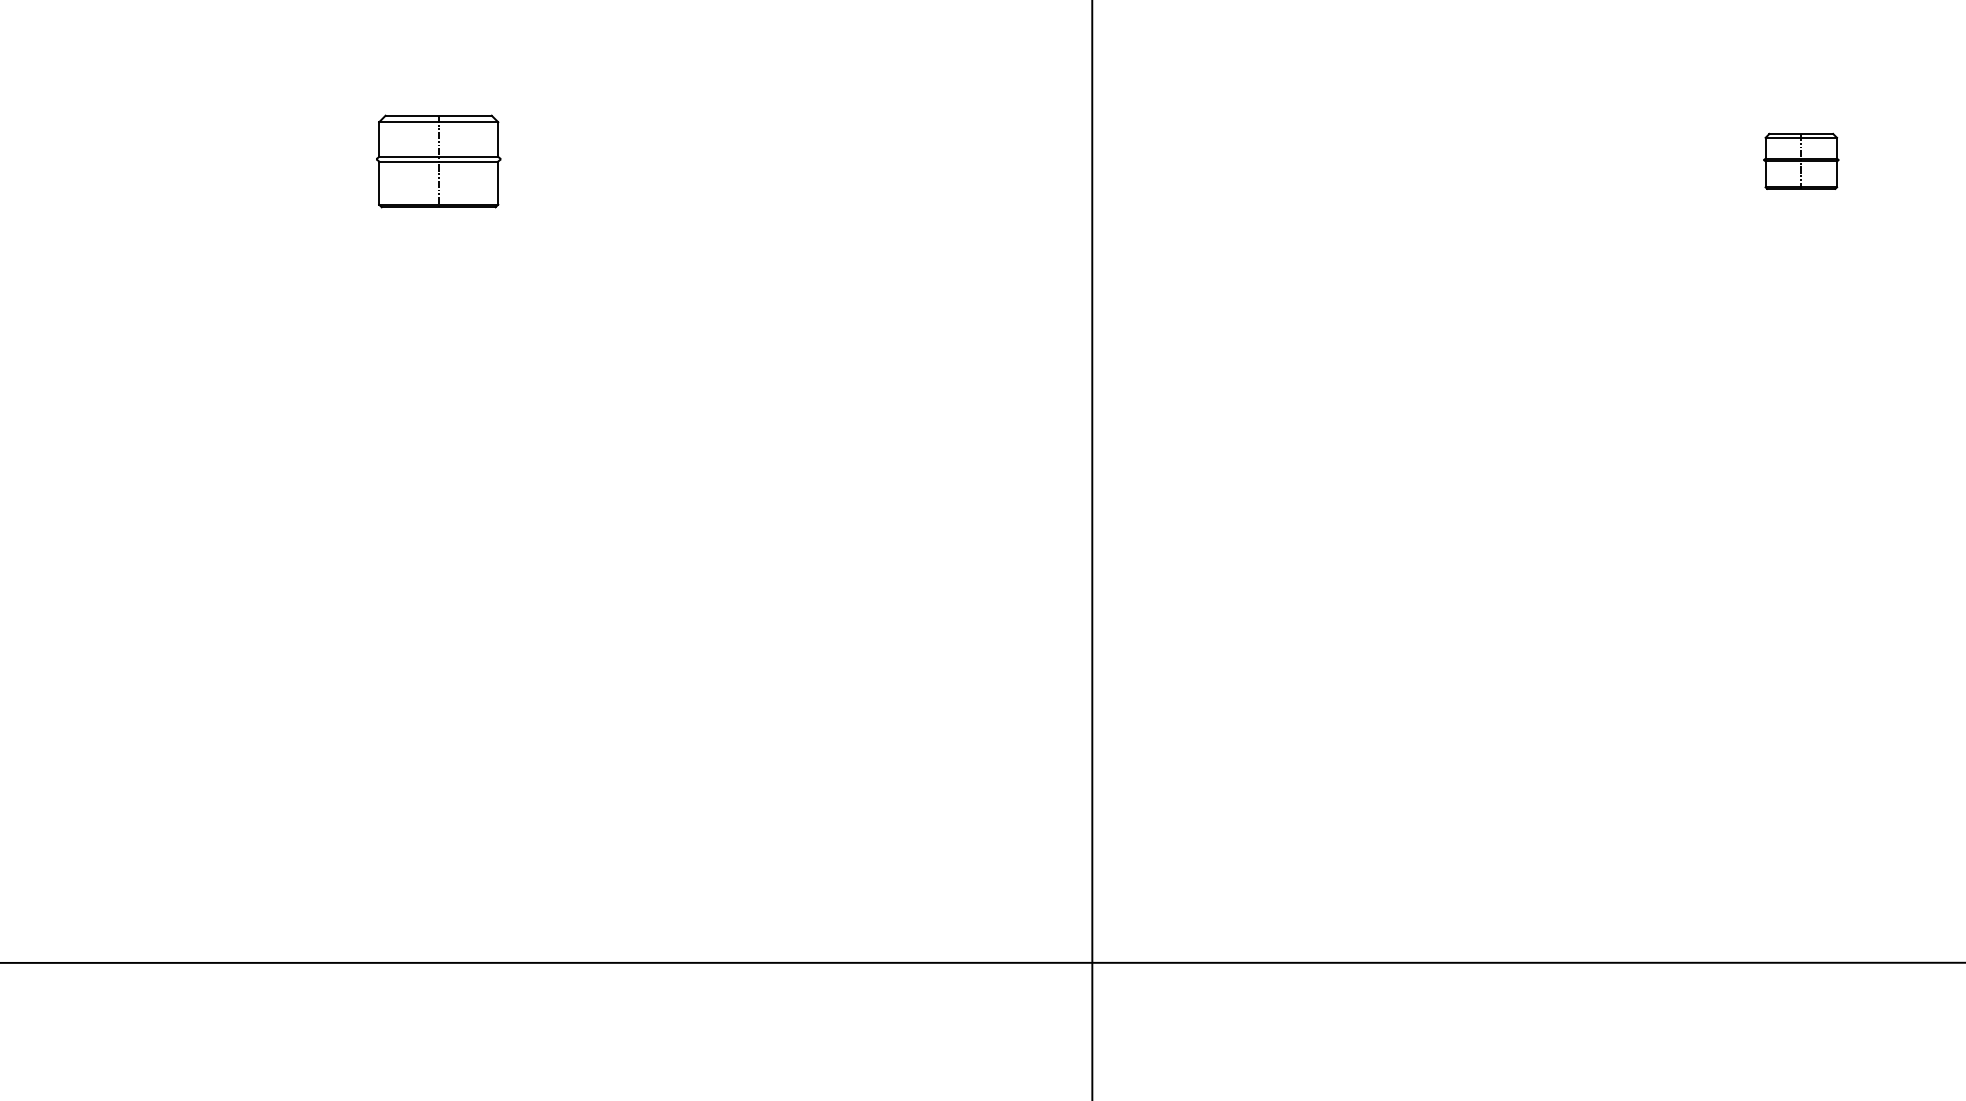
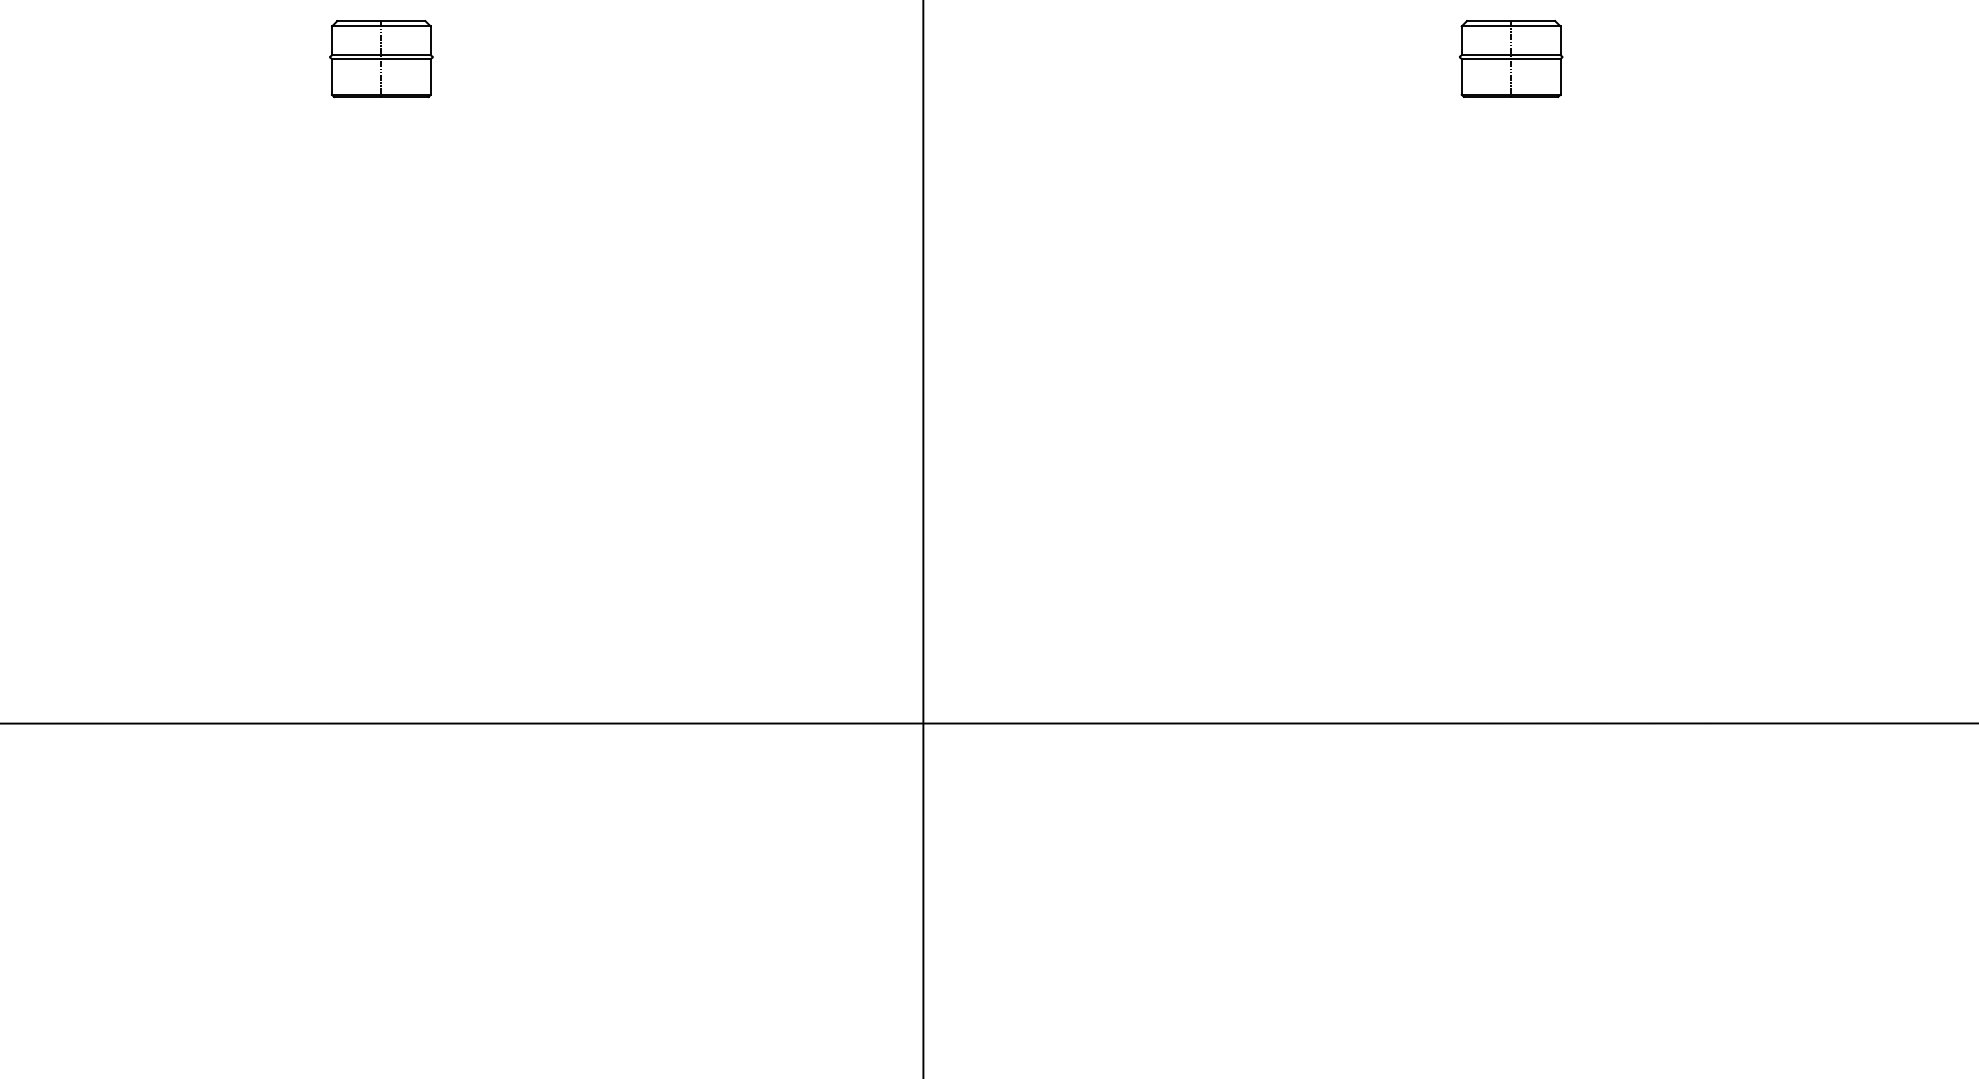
part: (1801, 160) -> (1511, 58), size x1.67

